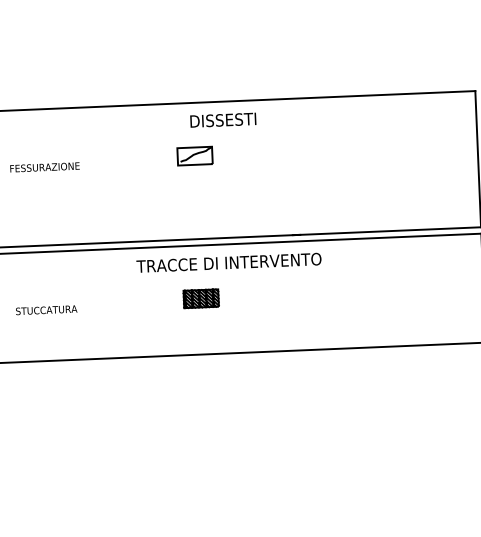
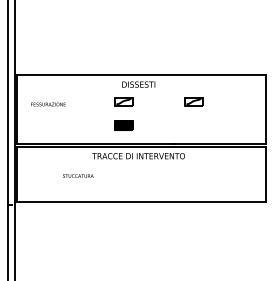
part: (333, 149) -> (193, 101), added
part: (200, 298) -> (123, 125), moved
text: (47, 308) -> (78, 175), moved

